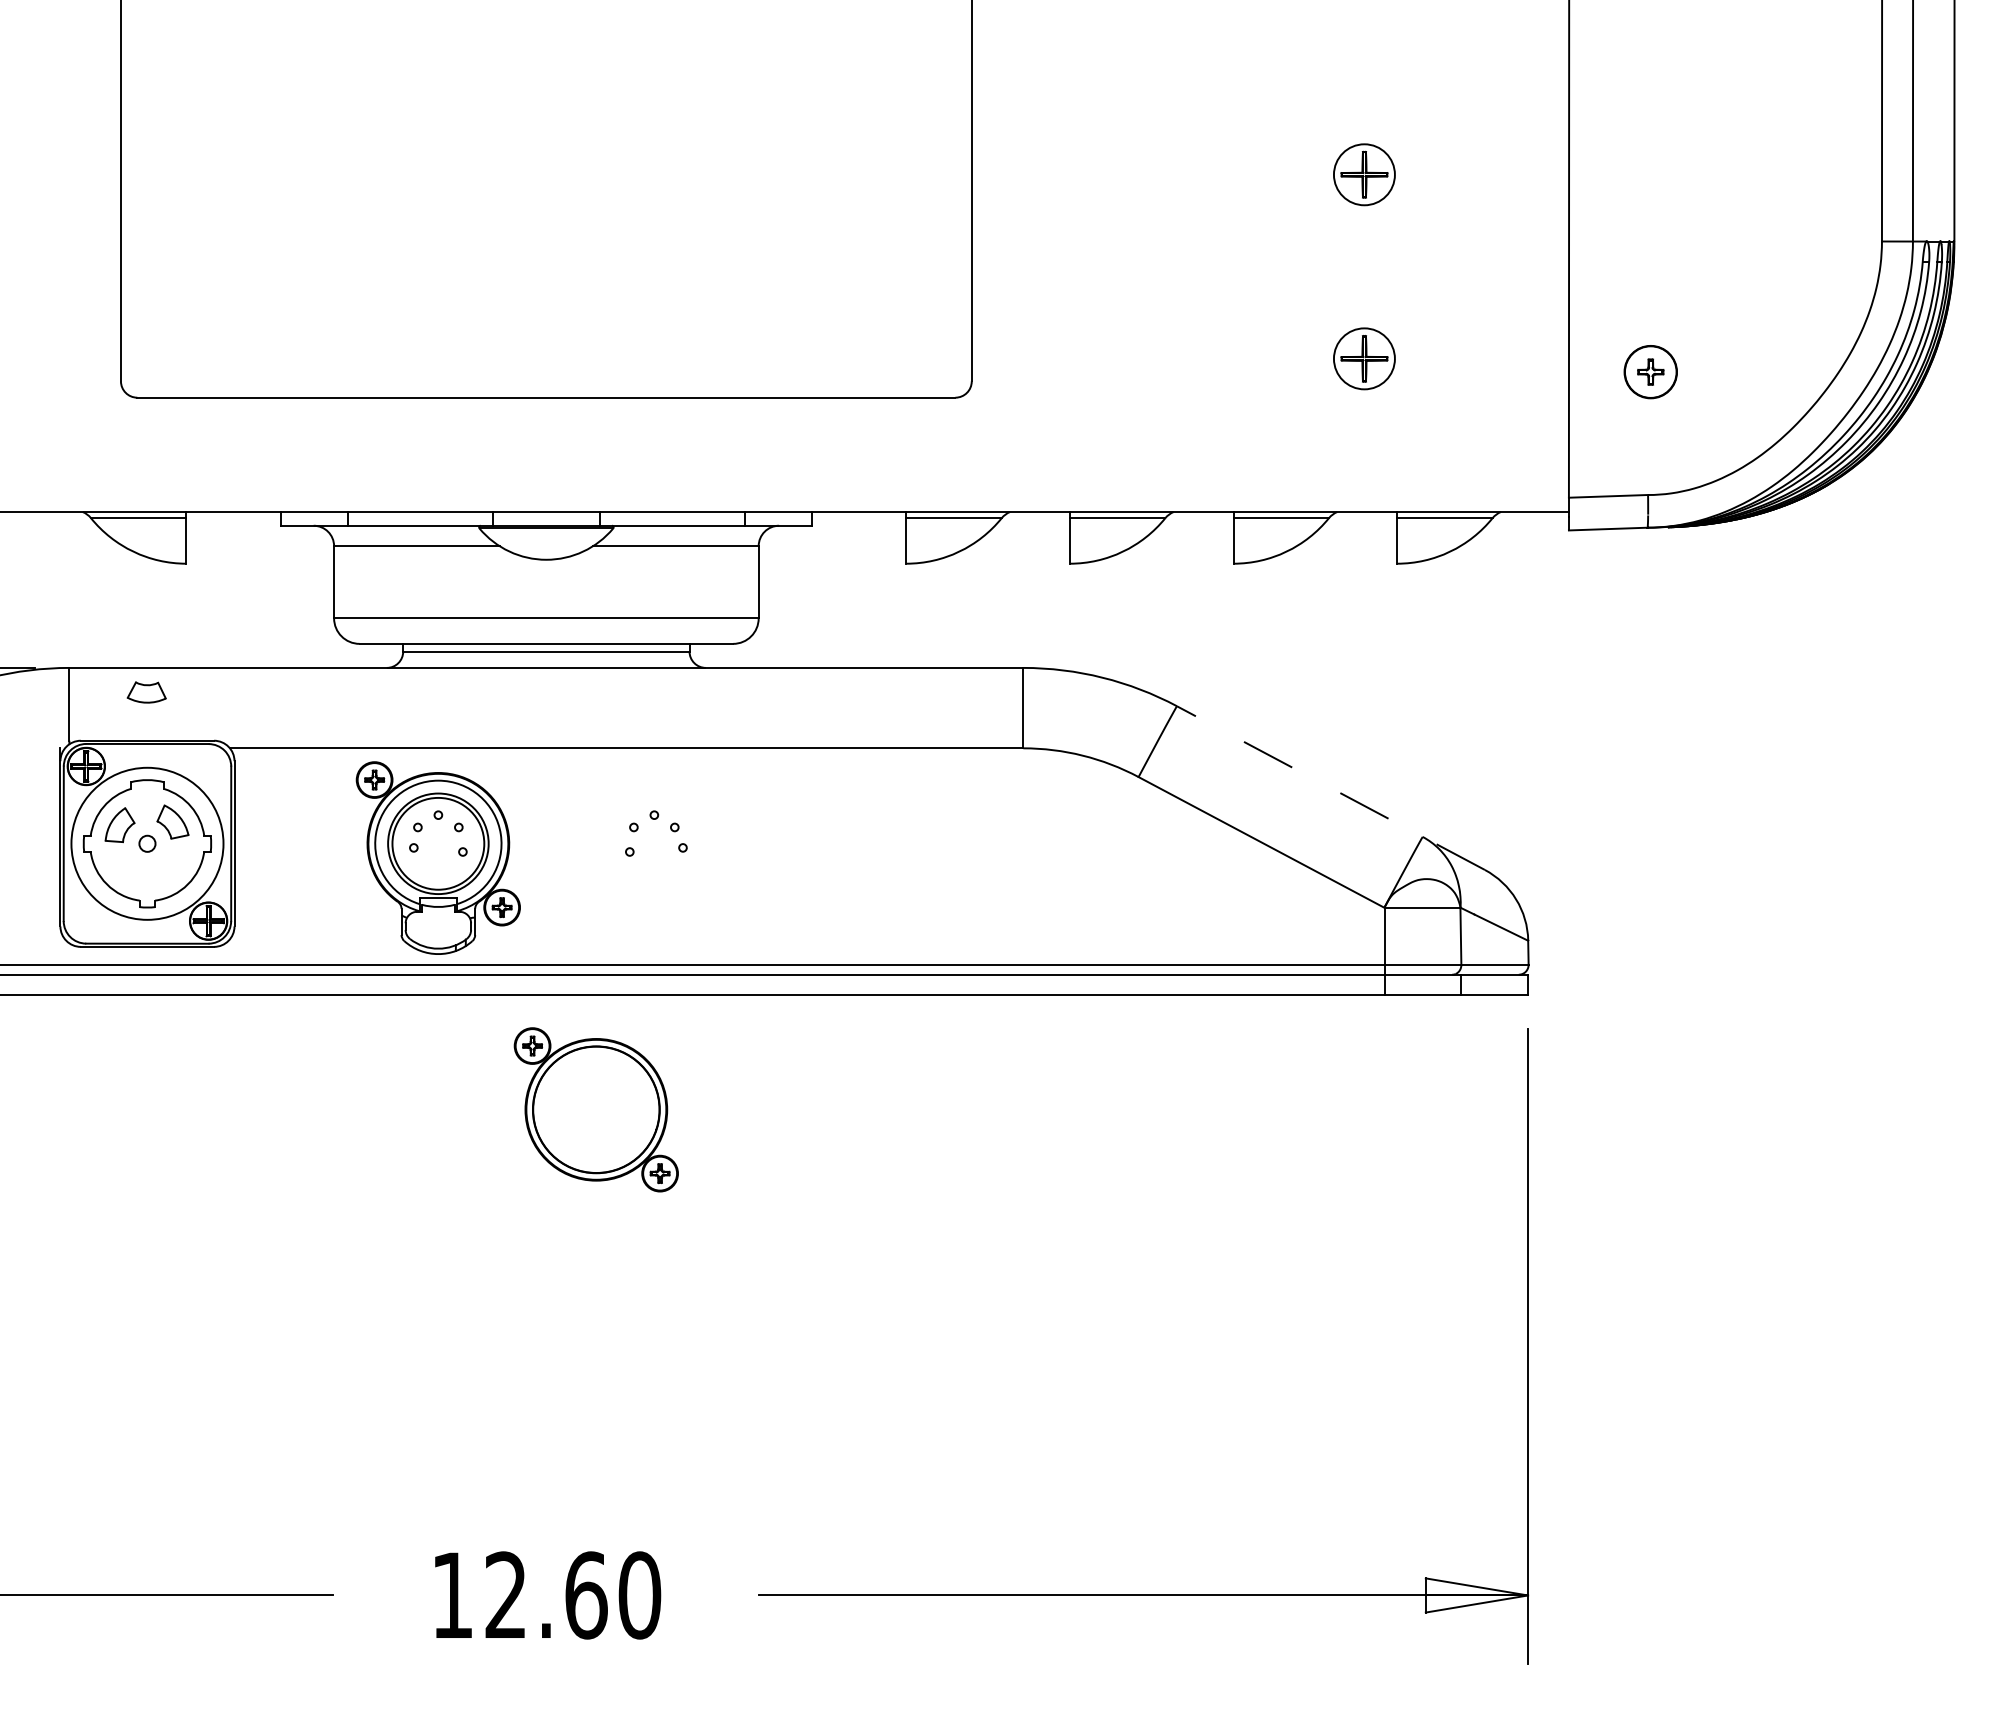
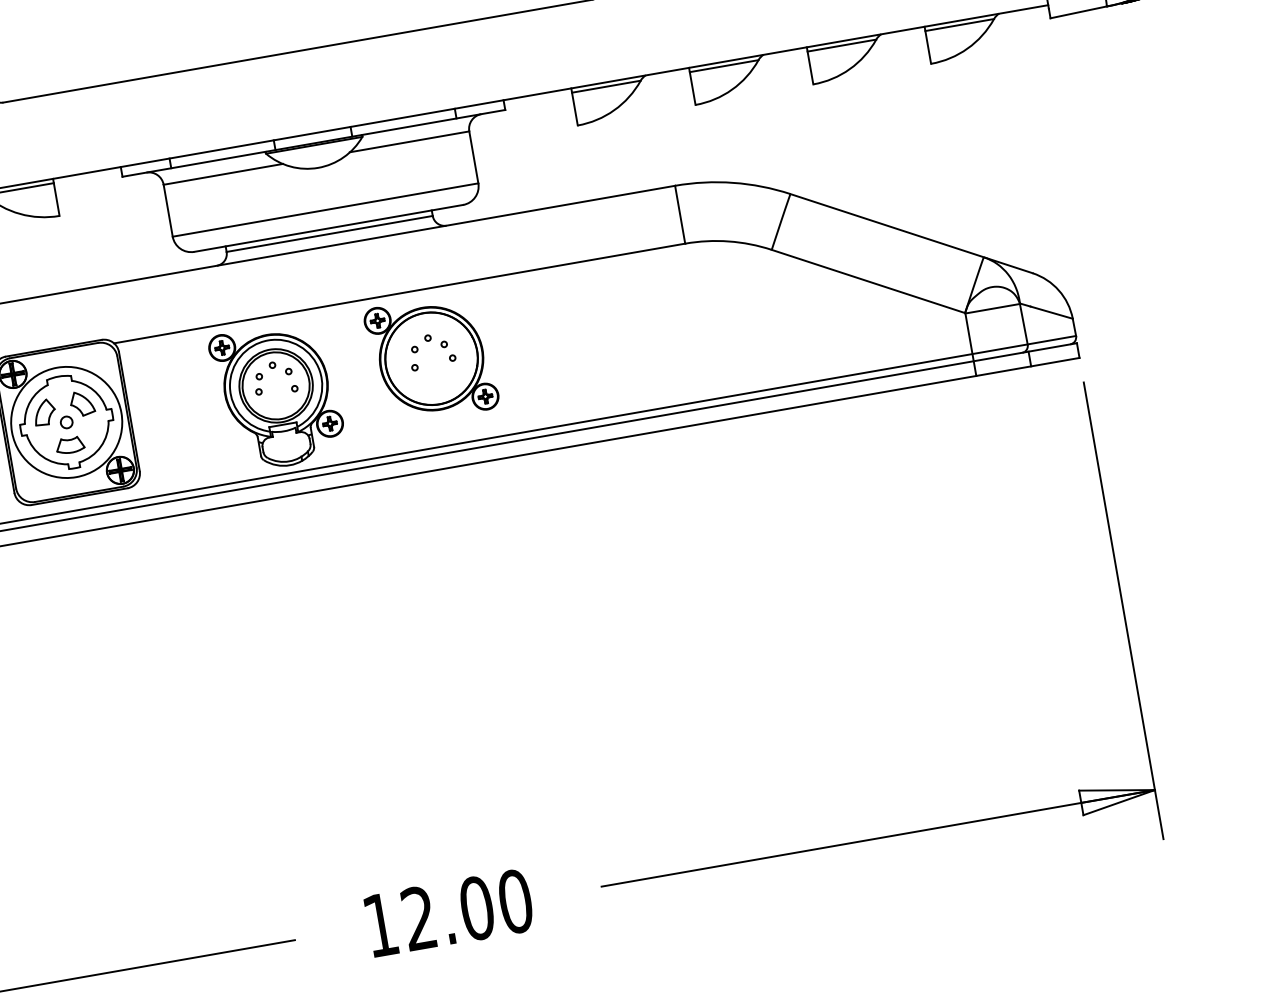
part: (146, 692) -> (70, 445), moved
line: (1330, 787) -> (911, 233), dashed -> solid
part: (595, 1109) -> (430, 358), moved
text: (586, 1595) -> (477, 908), 12.60 -> 12.00

